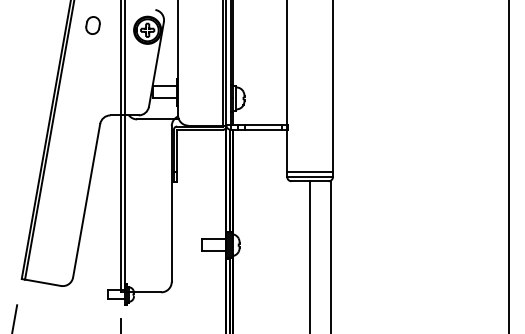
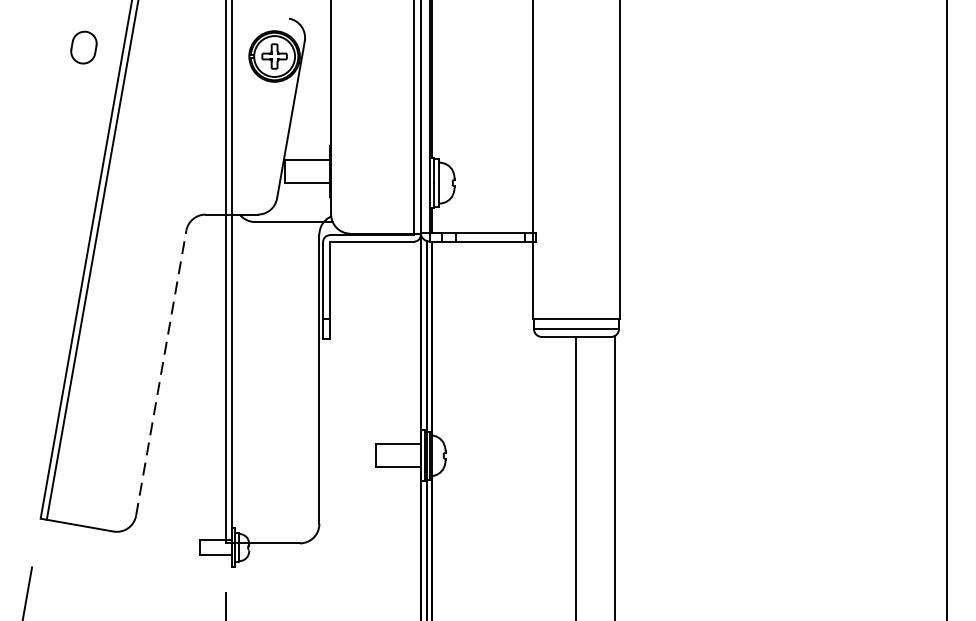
part: (92, 25) -> (82, 47), moved
line: (86, 200) -> (160, 372), solid -> dashed

